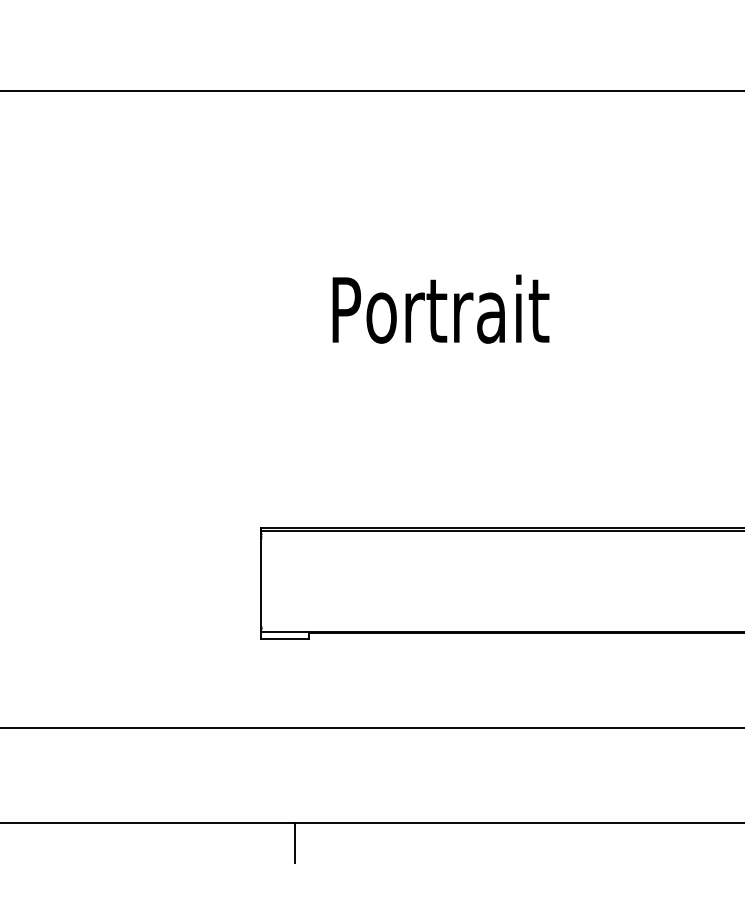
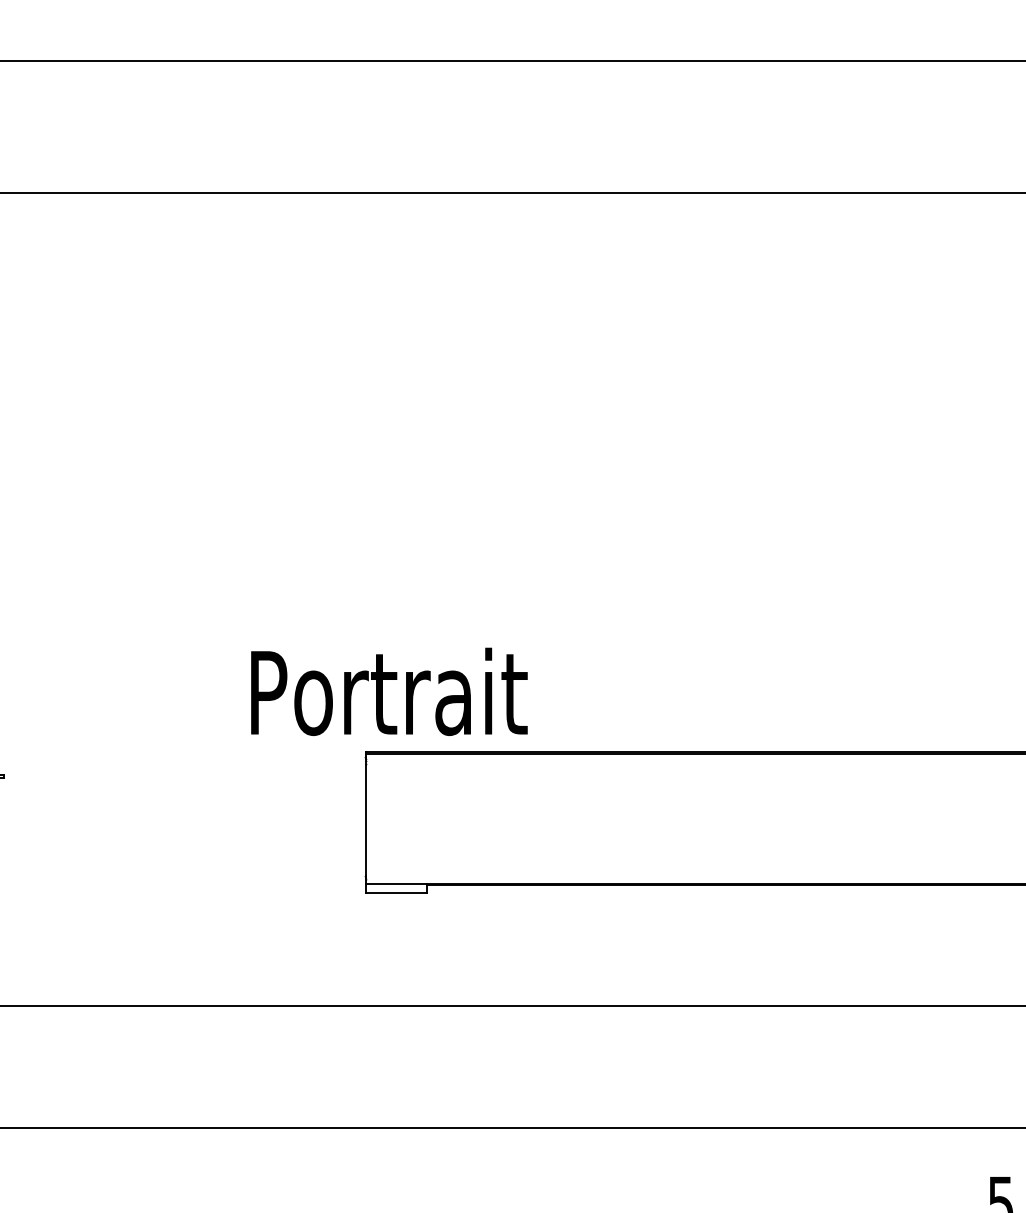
text: (441, 308) -> (389, 691), moved
line: (294, 842) -> (408, 1152), removed

